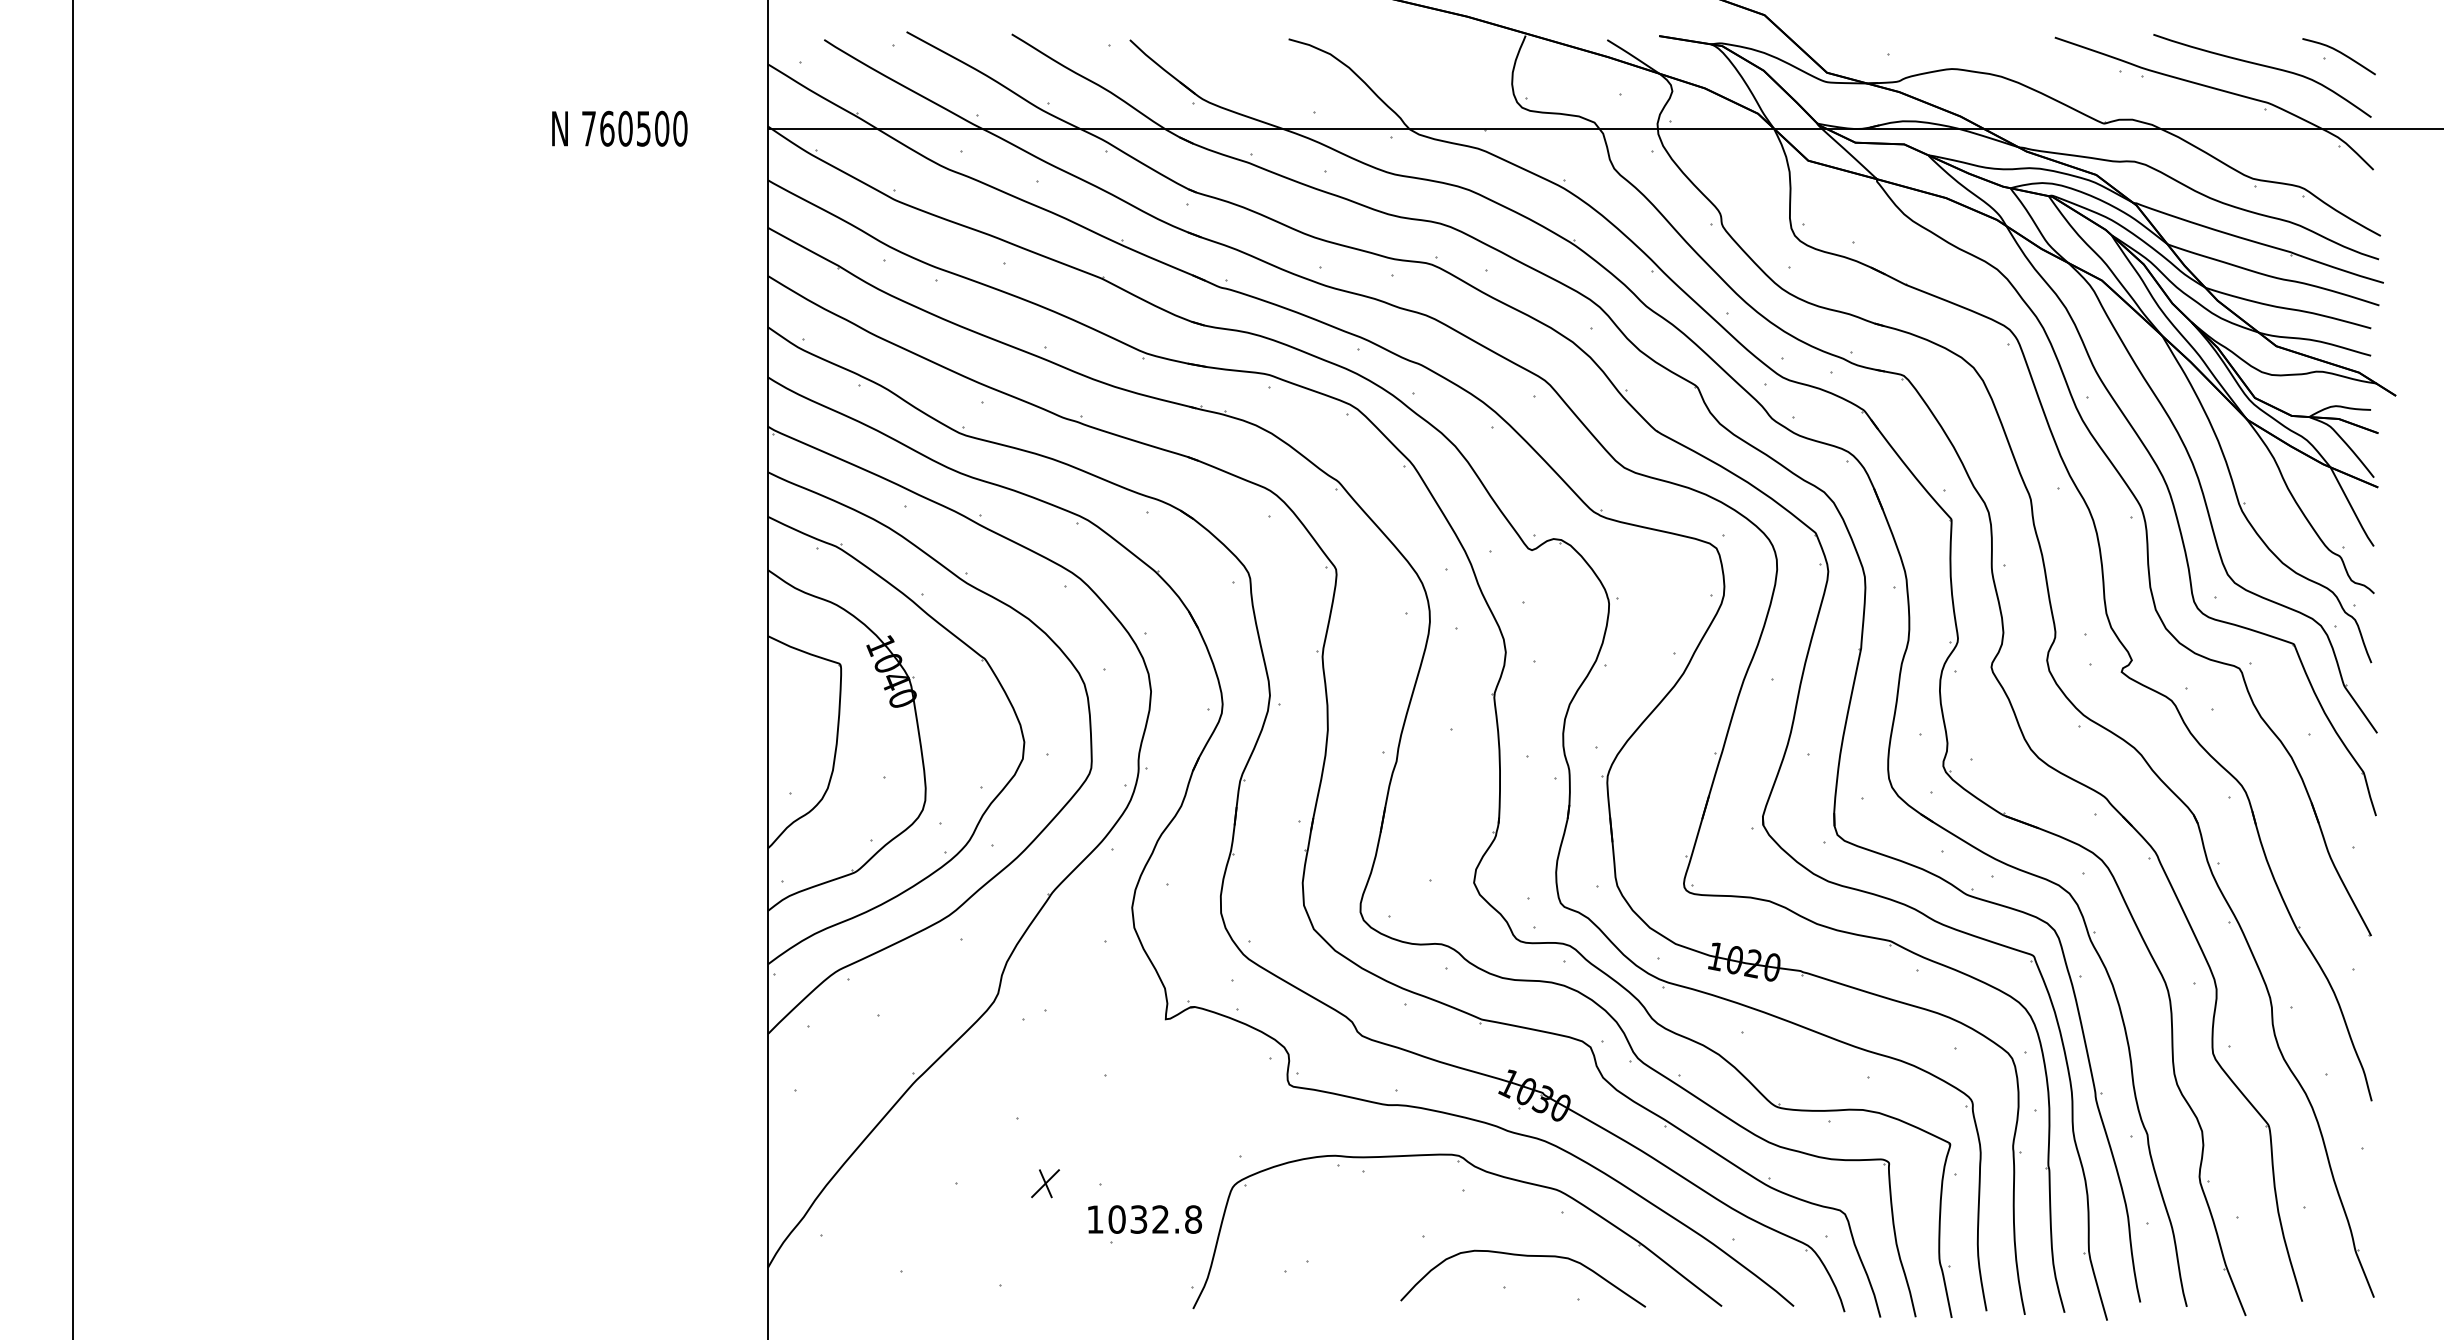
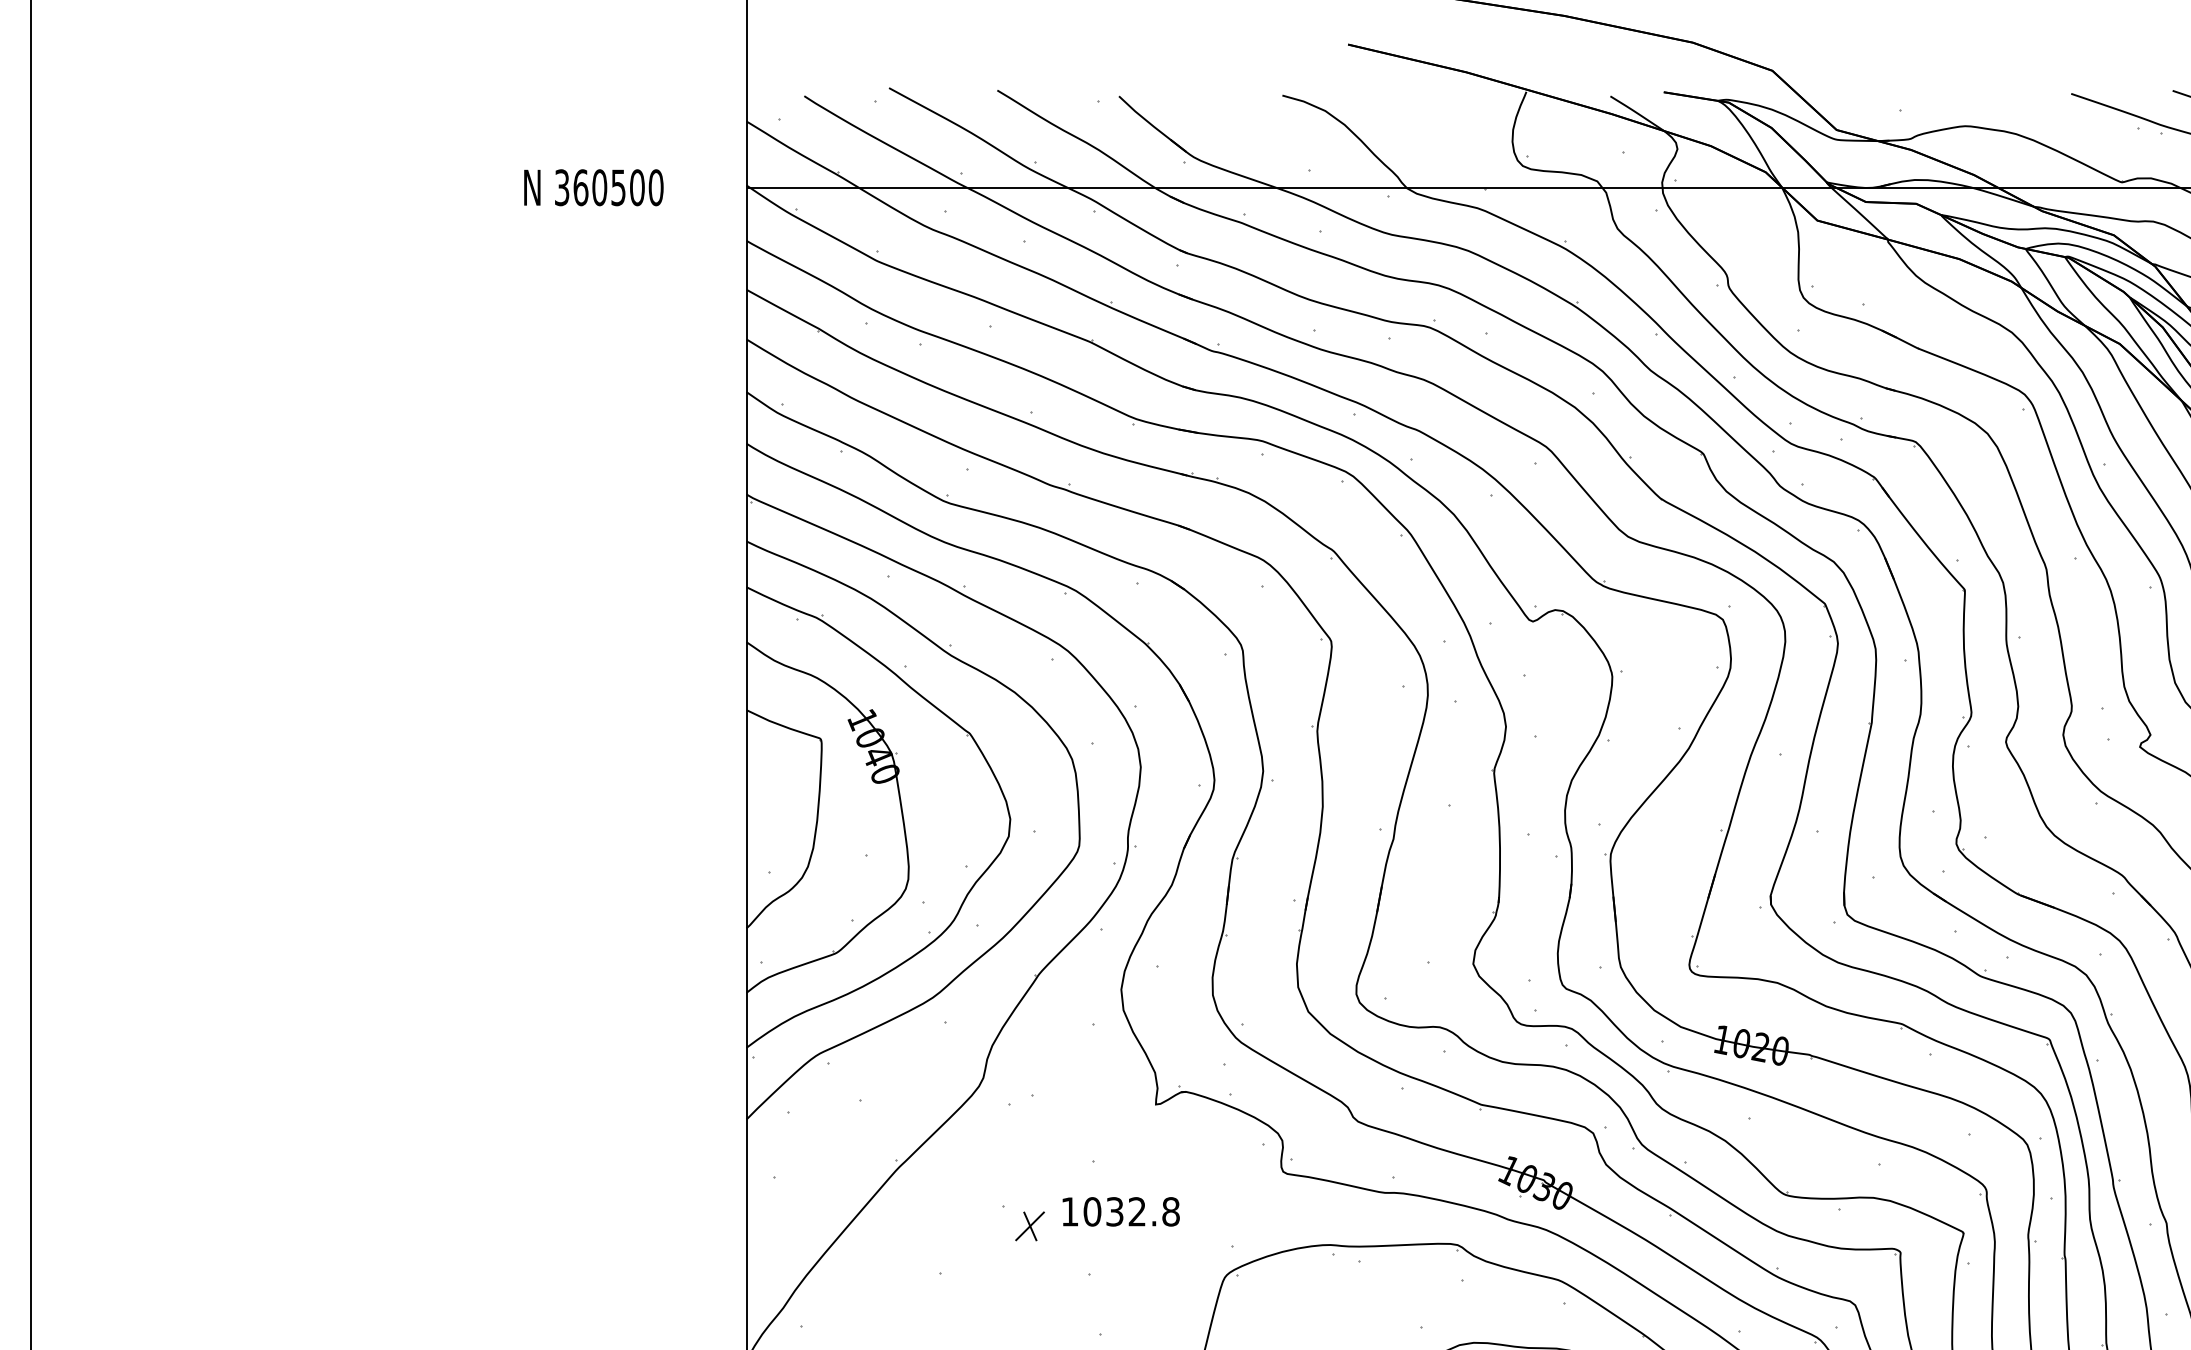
text: (588, 128) -> (561, 187), 760500 -> 360500
part: (1045, 1183) -> (1030, 1226), moved
text: (1144, 1219) -> (1120, 1211), moved

